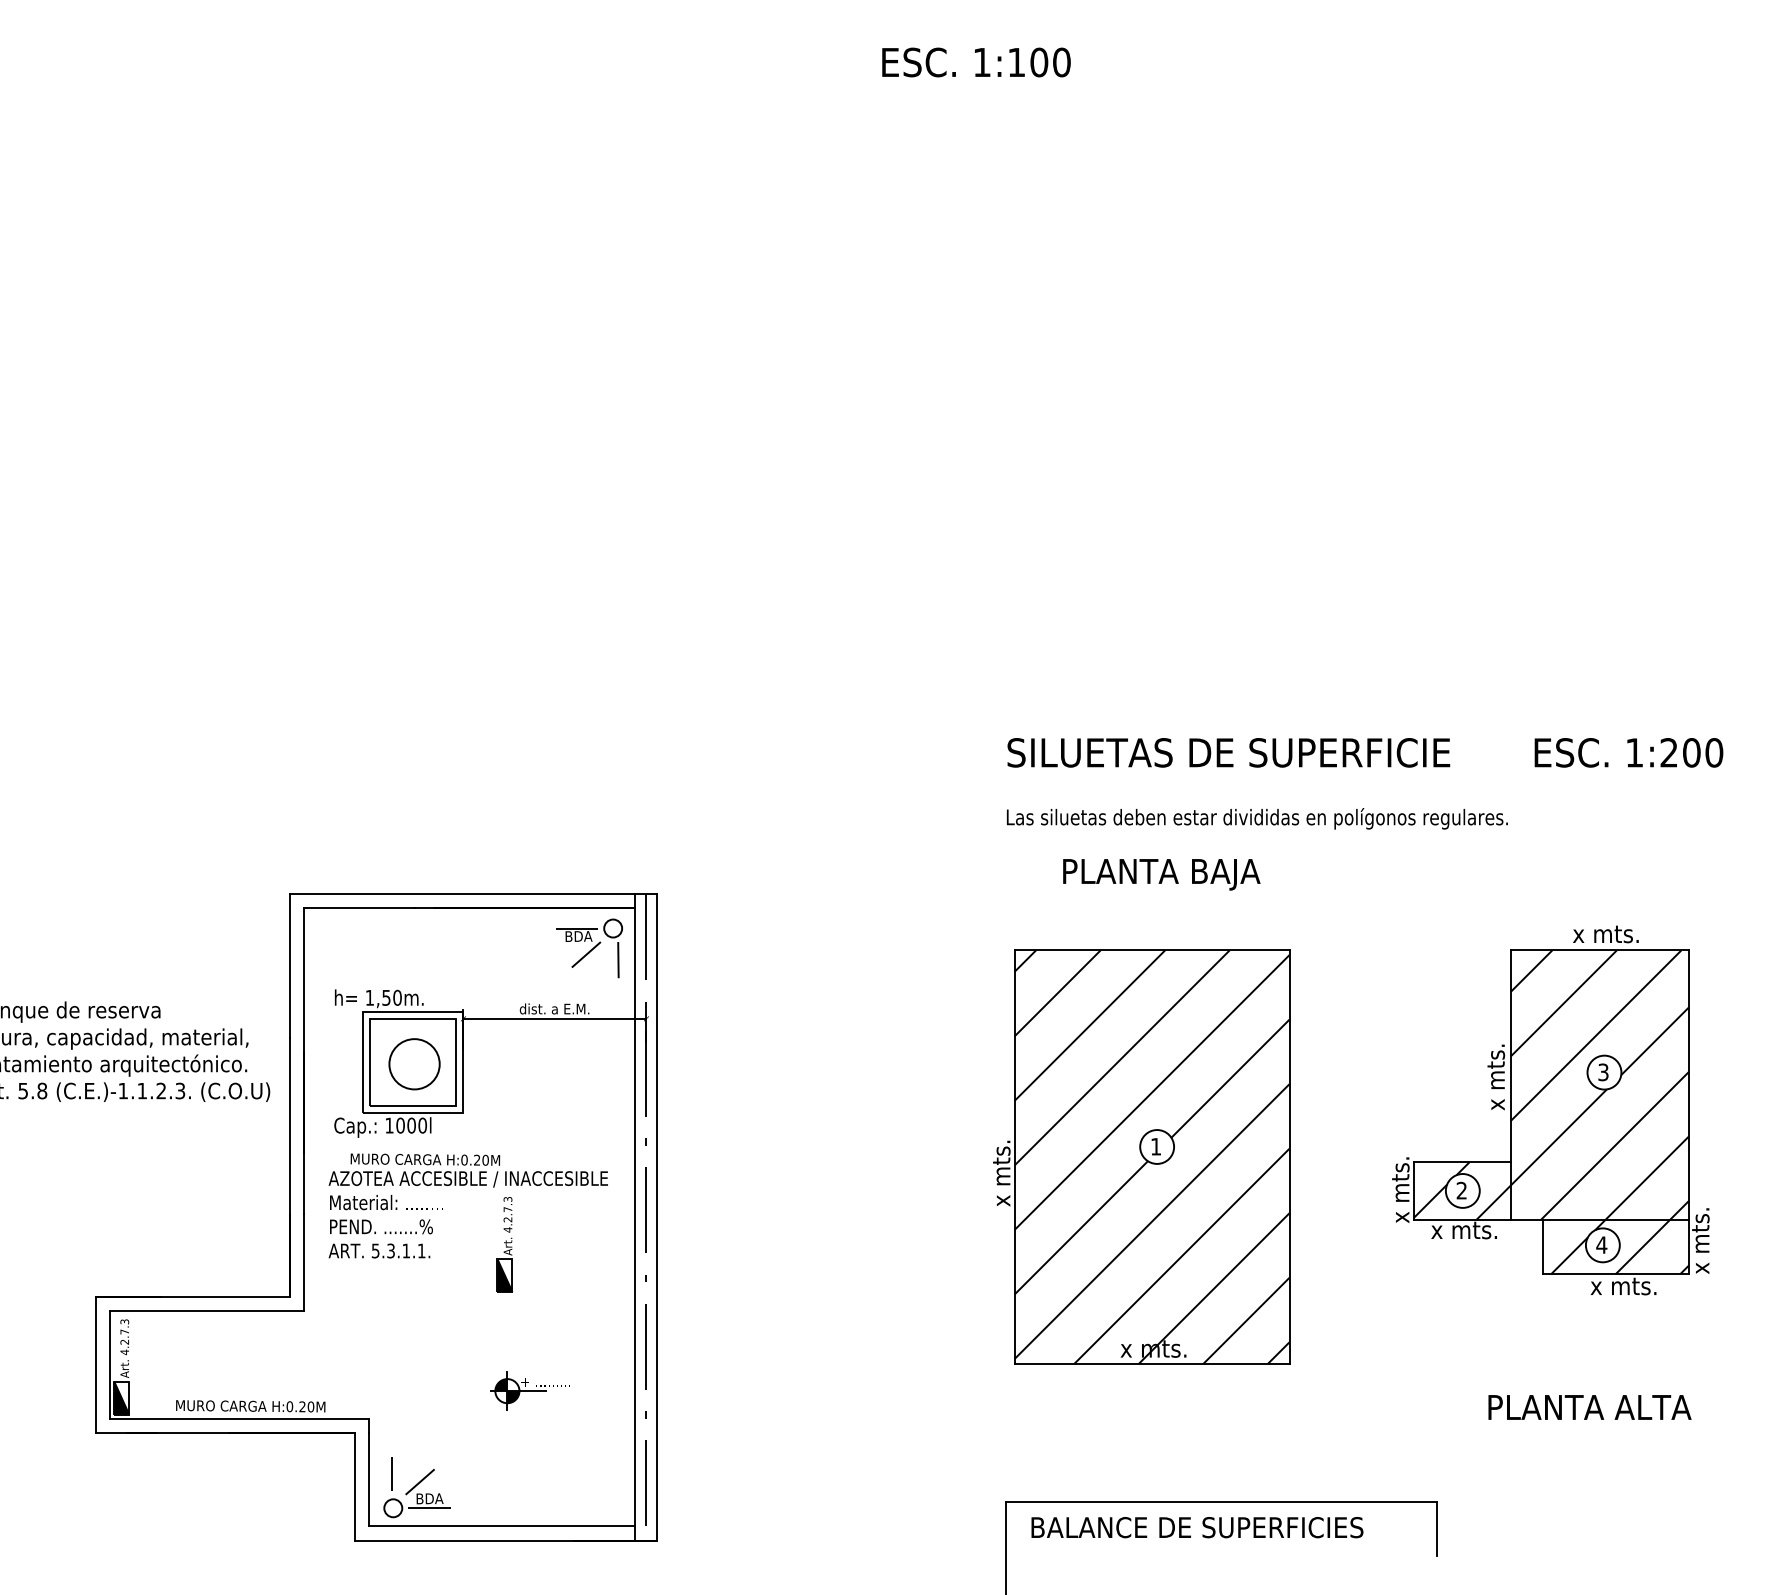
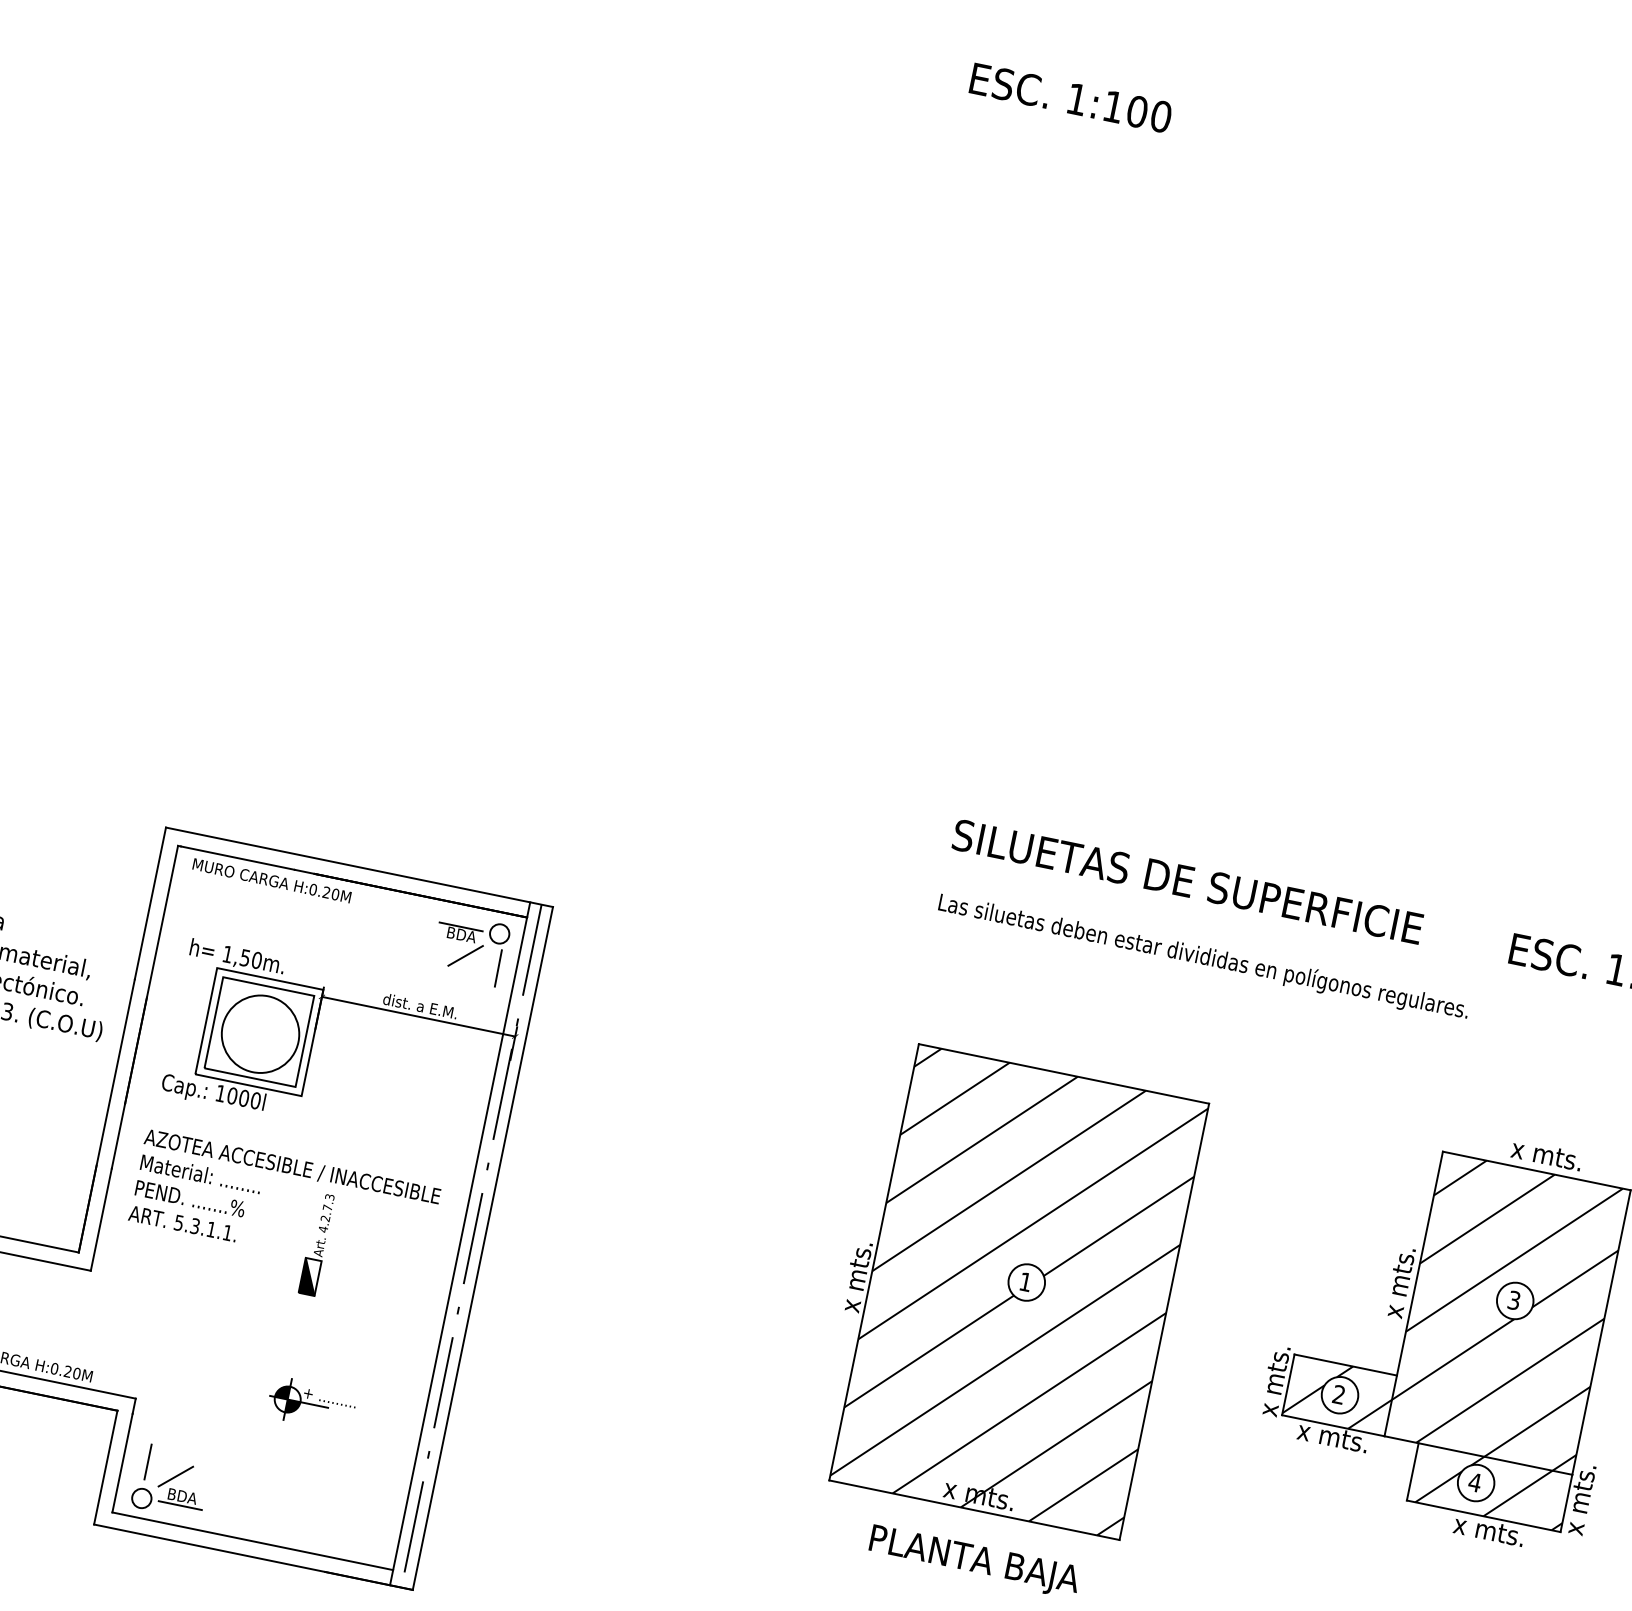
text: (1161, 874) -> (974, 1561), moved
circle: (414, 1064) -> (260, 1034), size x1.43
text: (425, 1159) -> (272, 880), moved

